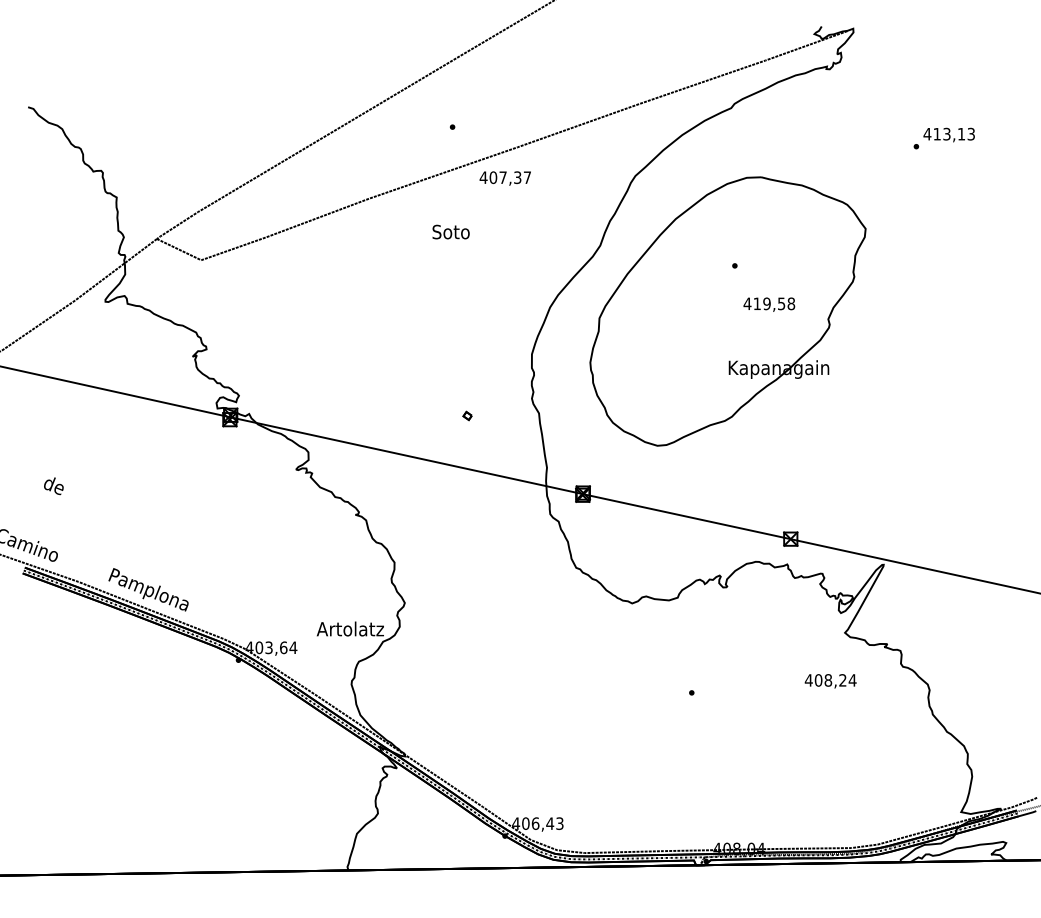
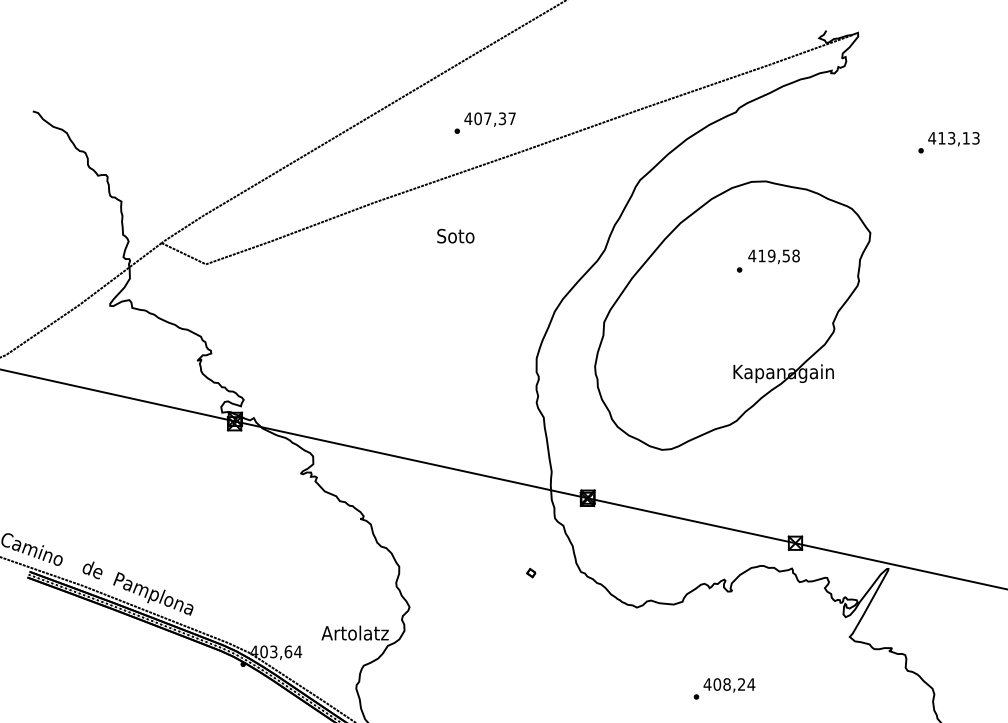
text: (504, 178) -> (489, 119), moved
text: (769, 304) -> (774, 256), moved
part: (467, 415) -> (531, 572), moved
text: (53, 486) -> (92, 570), moved
text: (830, 681) -> (729, 685), moved

